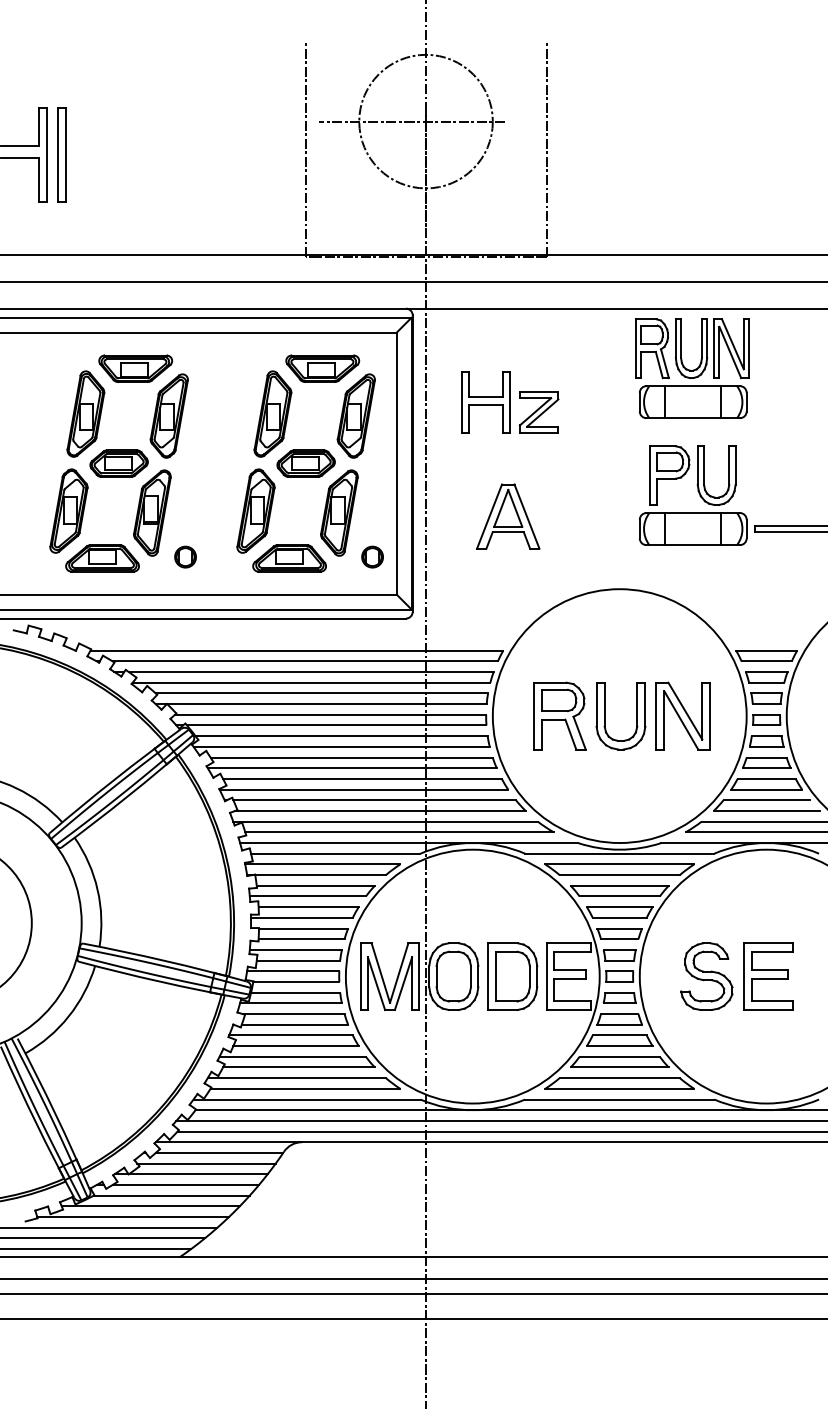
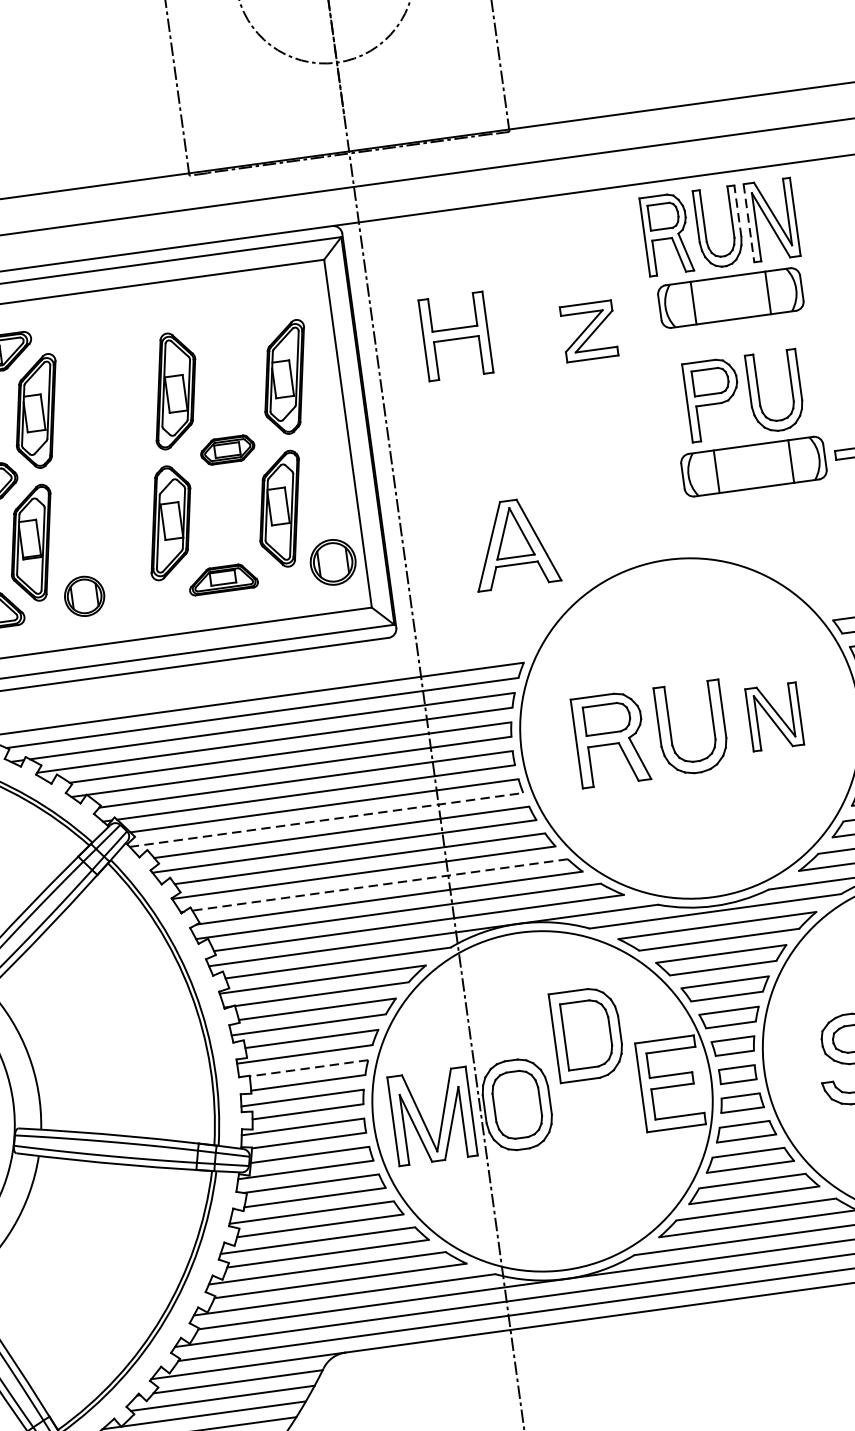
line: (707, 338) -> (738, 210), solid -> dashed
line: (714, 349) -> (749, 224), solid -> dashed
part: (322, 368) -> (232, 320), removed
part: (538, 412) -> (588, 331), moved
part: (305, 463) -> (226, 450), size x0.7
part: (508, 516) -> (514, 543), moved
part: (185, 556) -> (84, 595), size x1.4
part: (372, 556) -> (332, 561), size x1.6
part: (289, 558) -> (222, 579), size x0.7
part: (682, 715) -> (773, 716), size x0.7
line: (342, 746) -> (327, 819), solid -> dashed
line: (374, 800) -> (379, 885), solid -> dashed
line: (303, 928) -> (308, 1068), solid -> dashed
part: (512, 976) -> (587, 1034), moved

